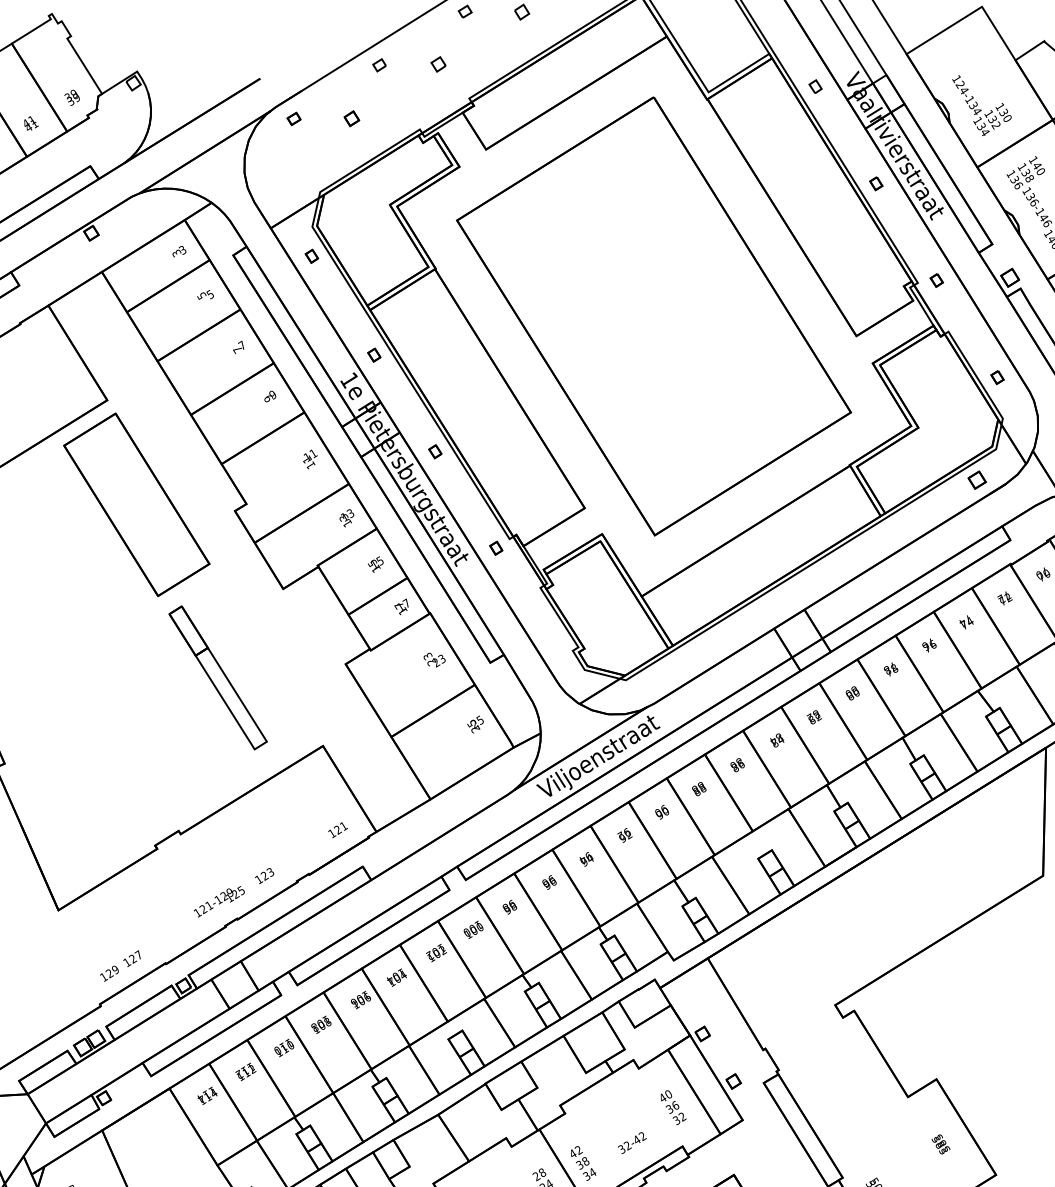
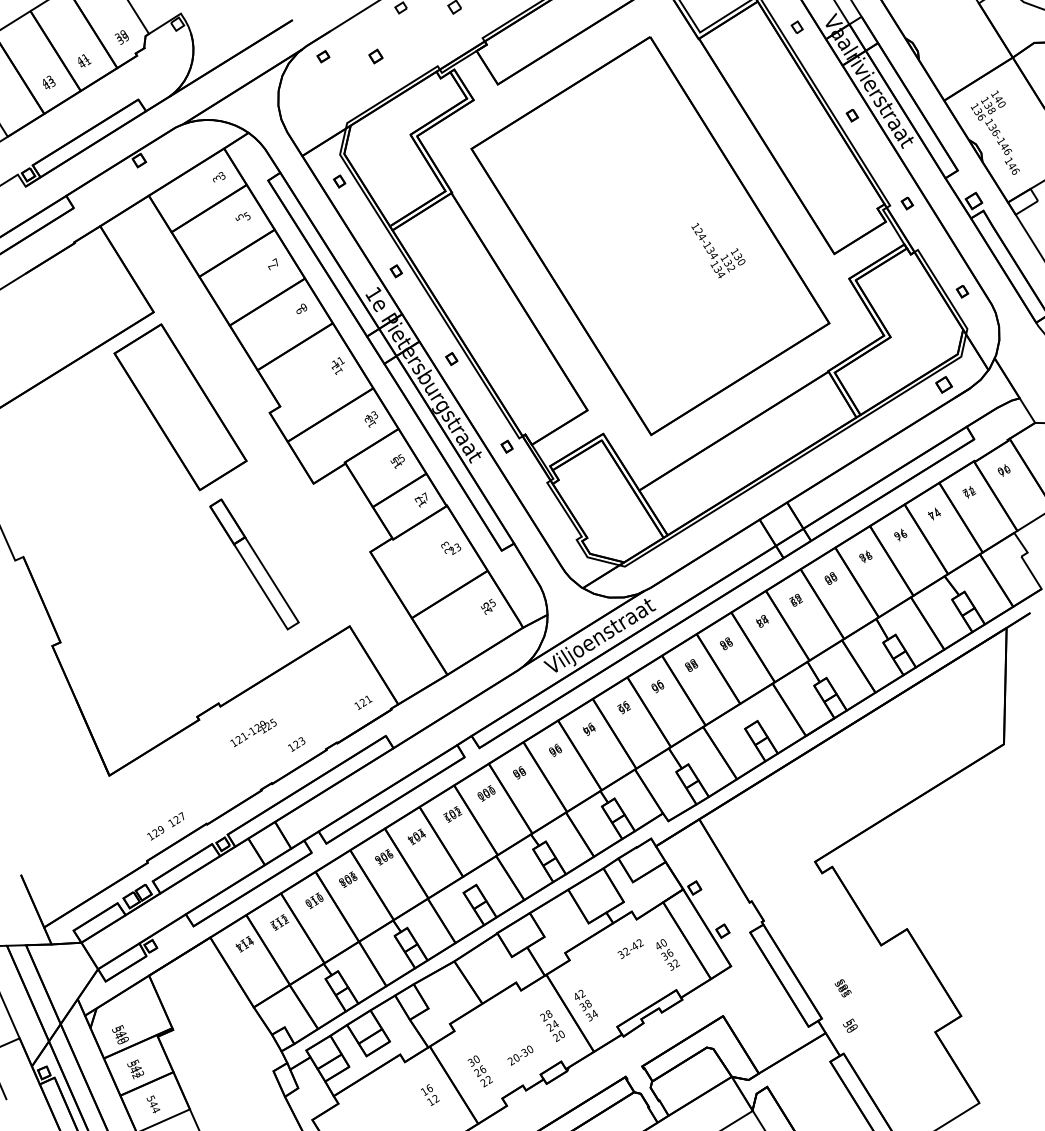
text: (982, 105) -> (718, 250), moved
text: (219, 901) -> (253, 732), moved
text: (632, 1143) -> (630, 949), moved
text: (940, 1144) -> (842, 988), moved

